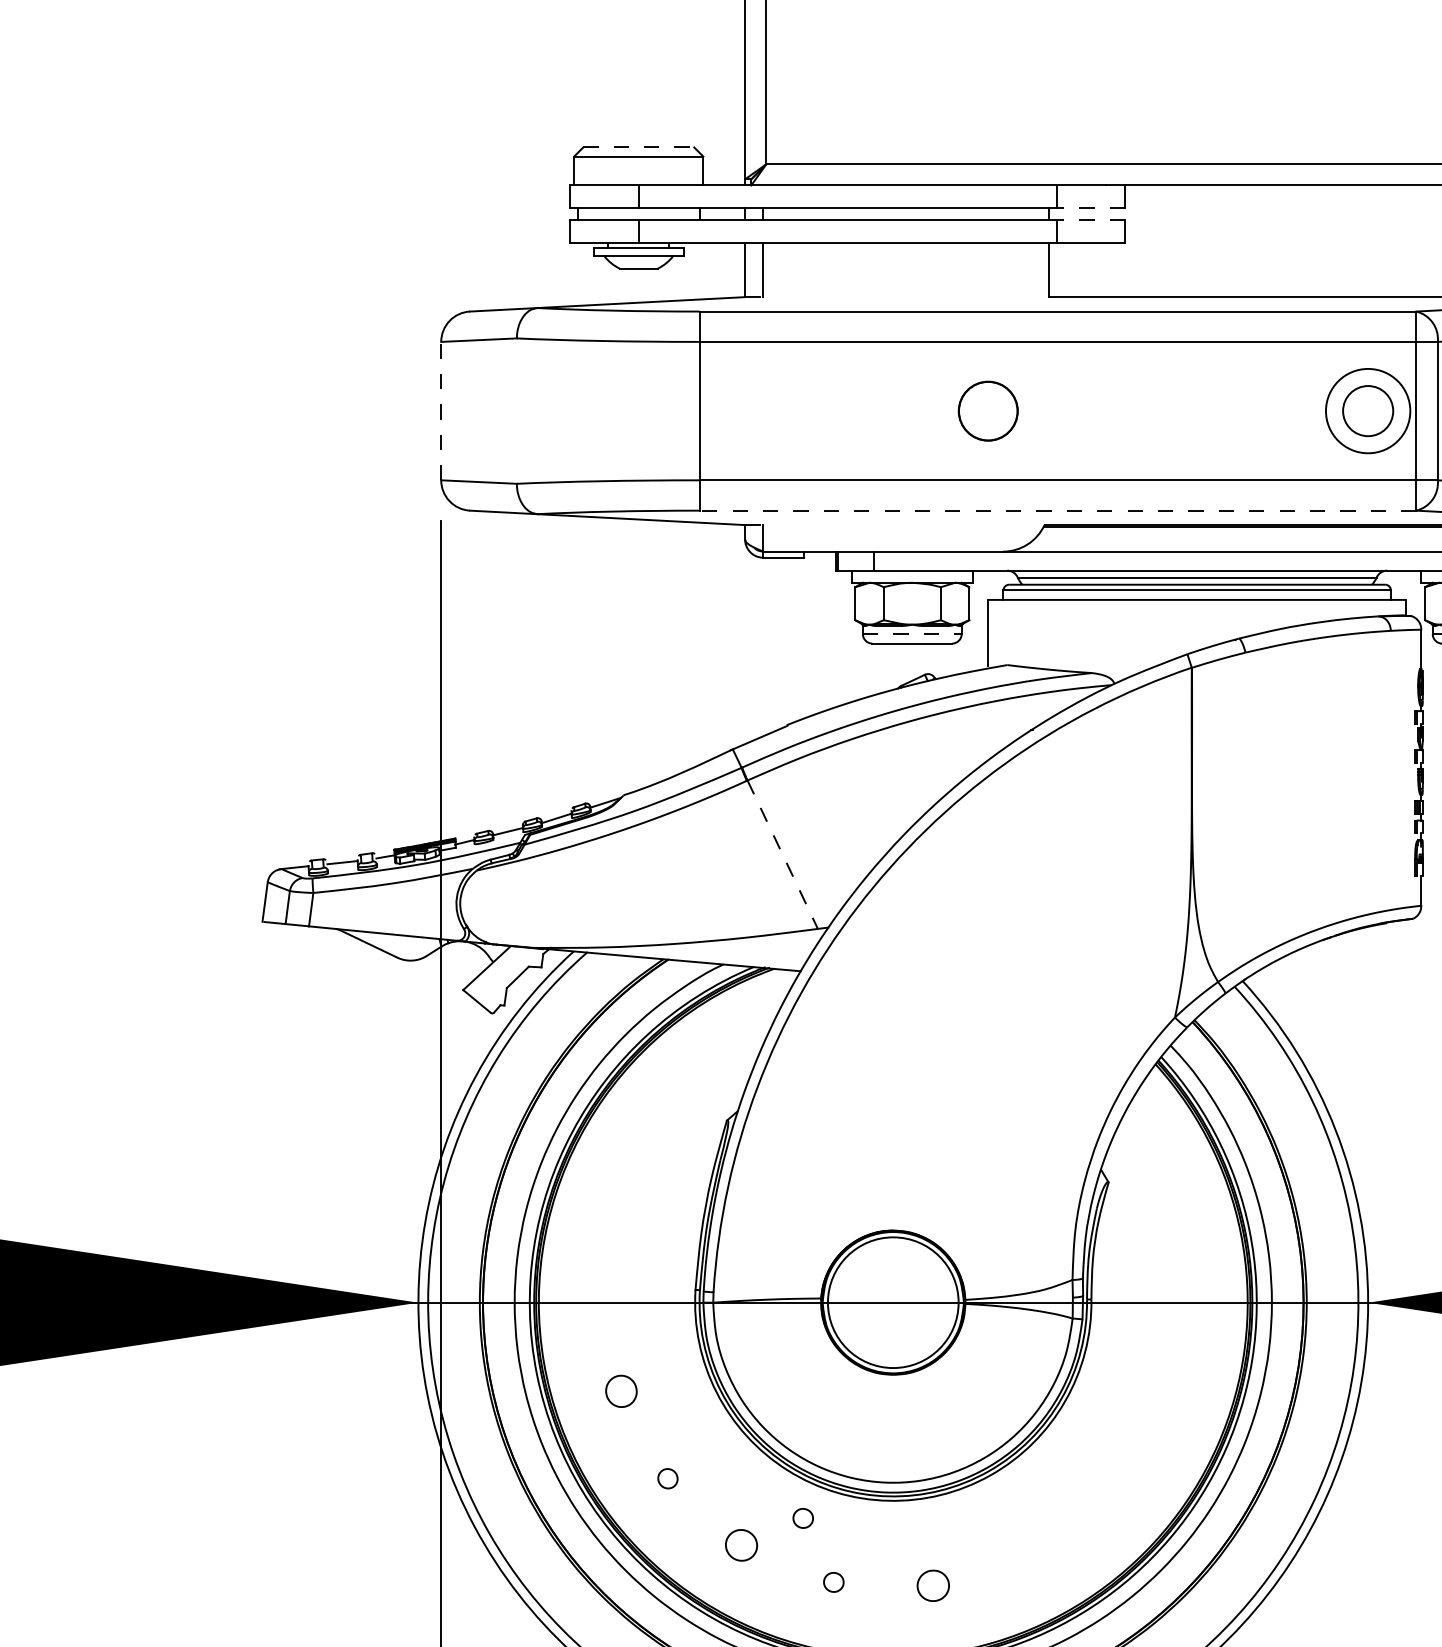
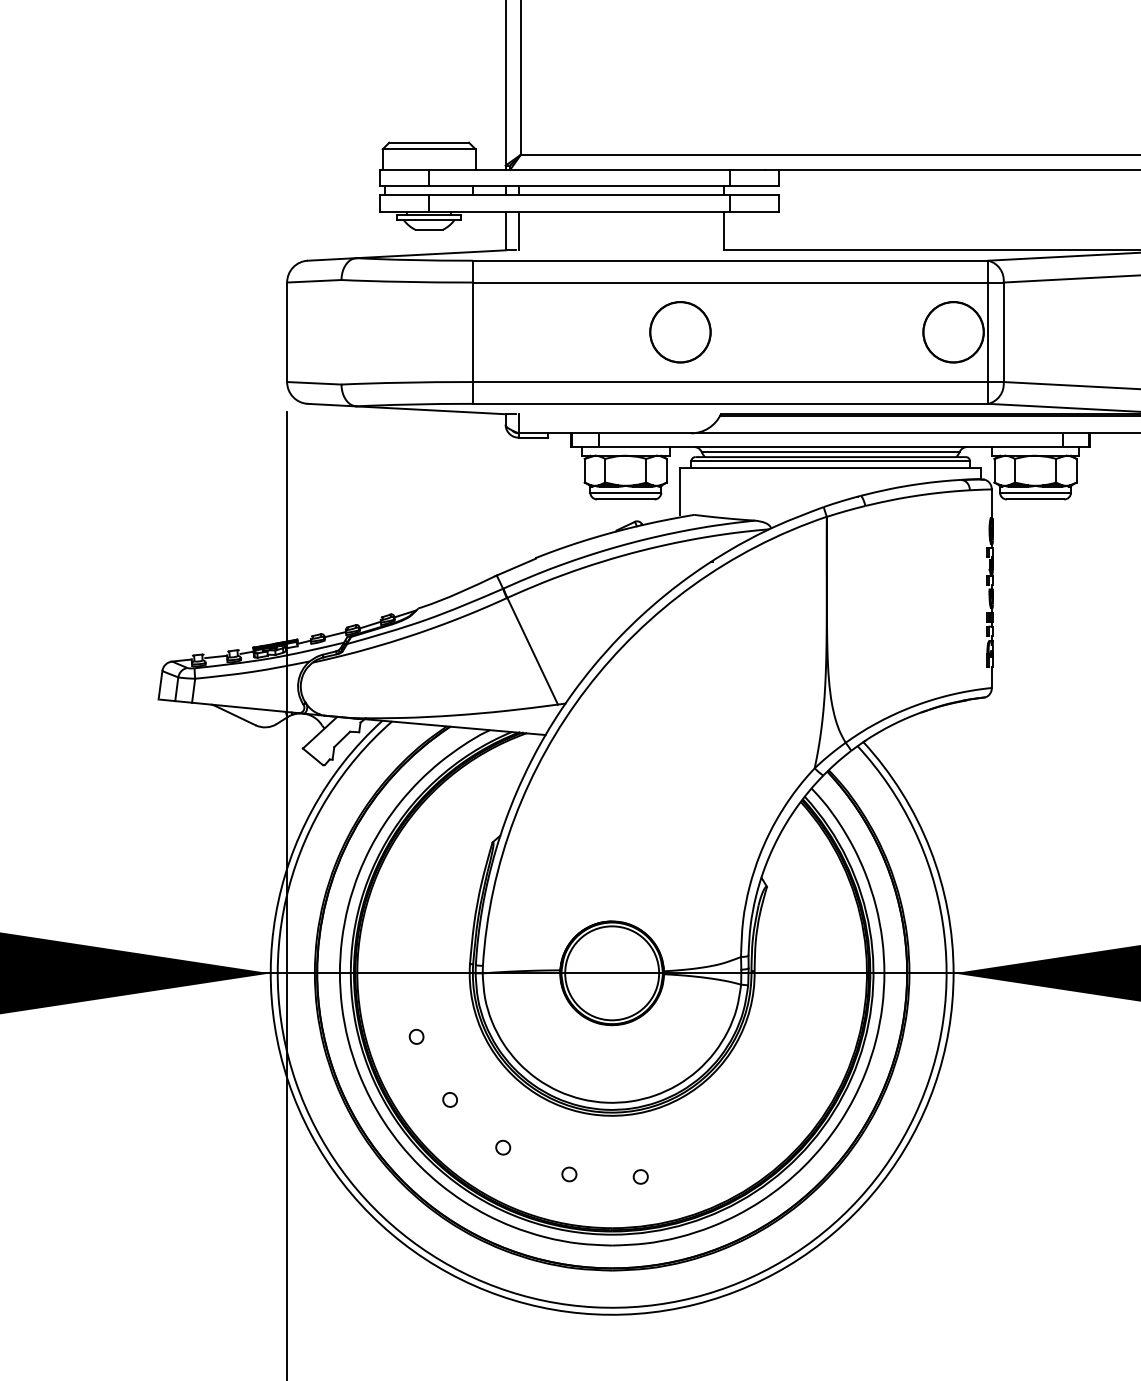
line: (639, 147) -> (429, 142), dashed -> solid
line: (1091, 208) -> (754, 186), dashed -> solid
line: (1091, 220) -> (754, 195), dashed -> solid
line: (441, 411) -> (287, 332), dashed -> solid
circle: (988, 411) -> (680, 332), size x1.43
circle: (1368, 411) -> (953, 332), size x1.67
line: (1057, 510) -> (730, 403), dashed -> solid
line: (911, 633) -> (625, 492), dashed -> solid
line: (782, 855) -> (532, 651), dashed -> solid
part: (621, 1390) -> (416, 1036), size x0.62
part: (803, 1518) -> (547, 1128), removed
part: (742, 1544) -> (503, 1147), size x0.62
part: (932, 1585) -> (640, 1176), size x0.62

